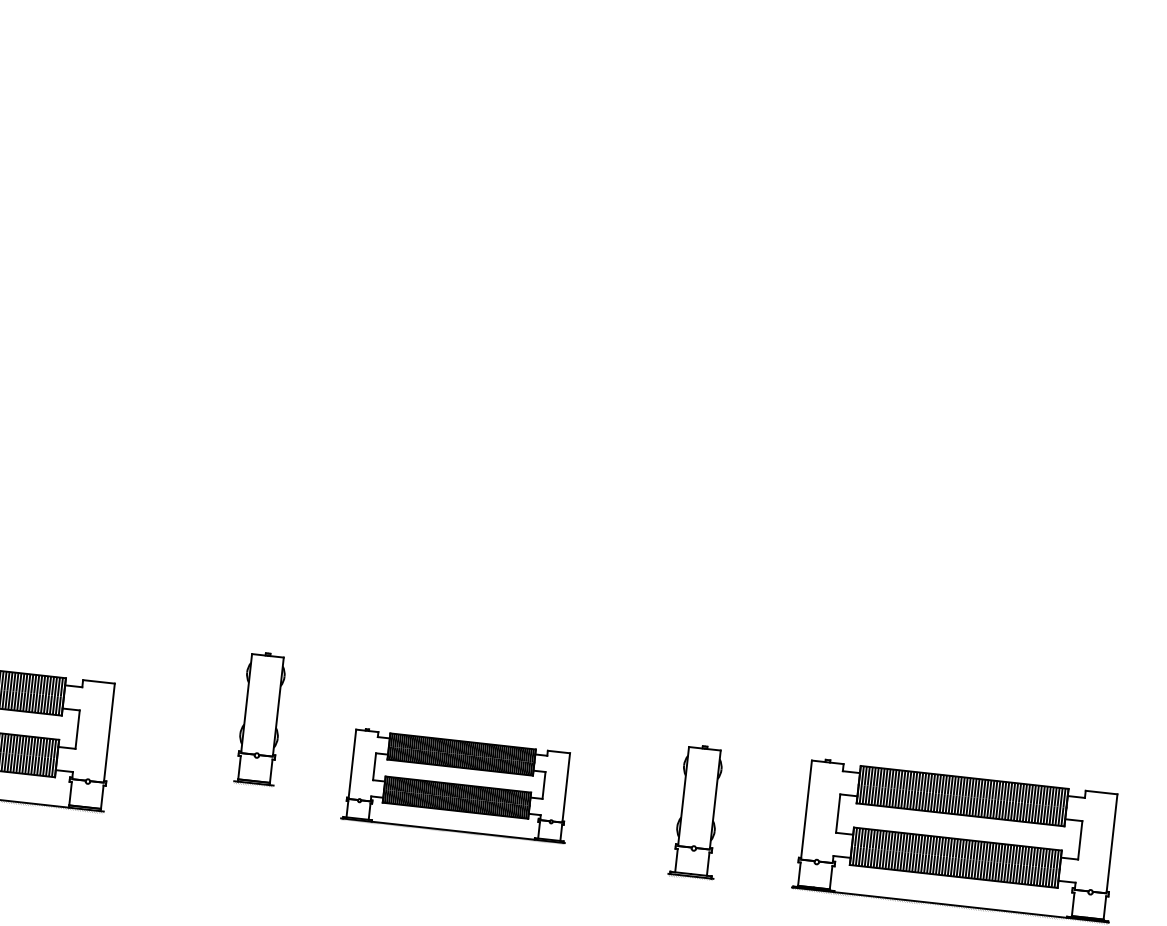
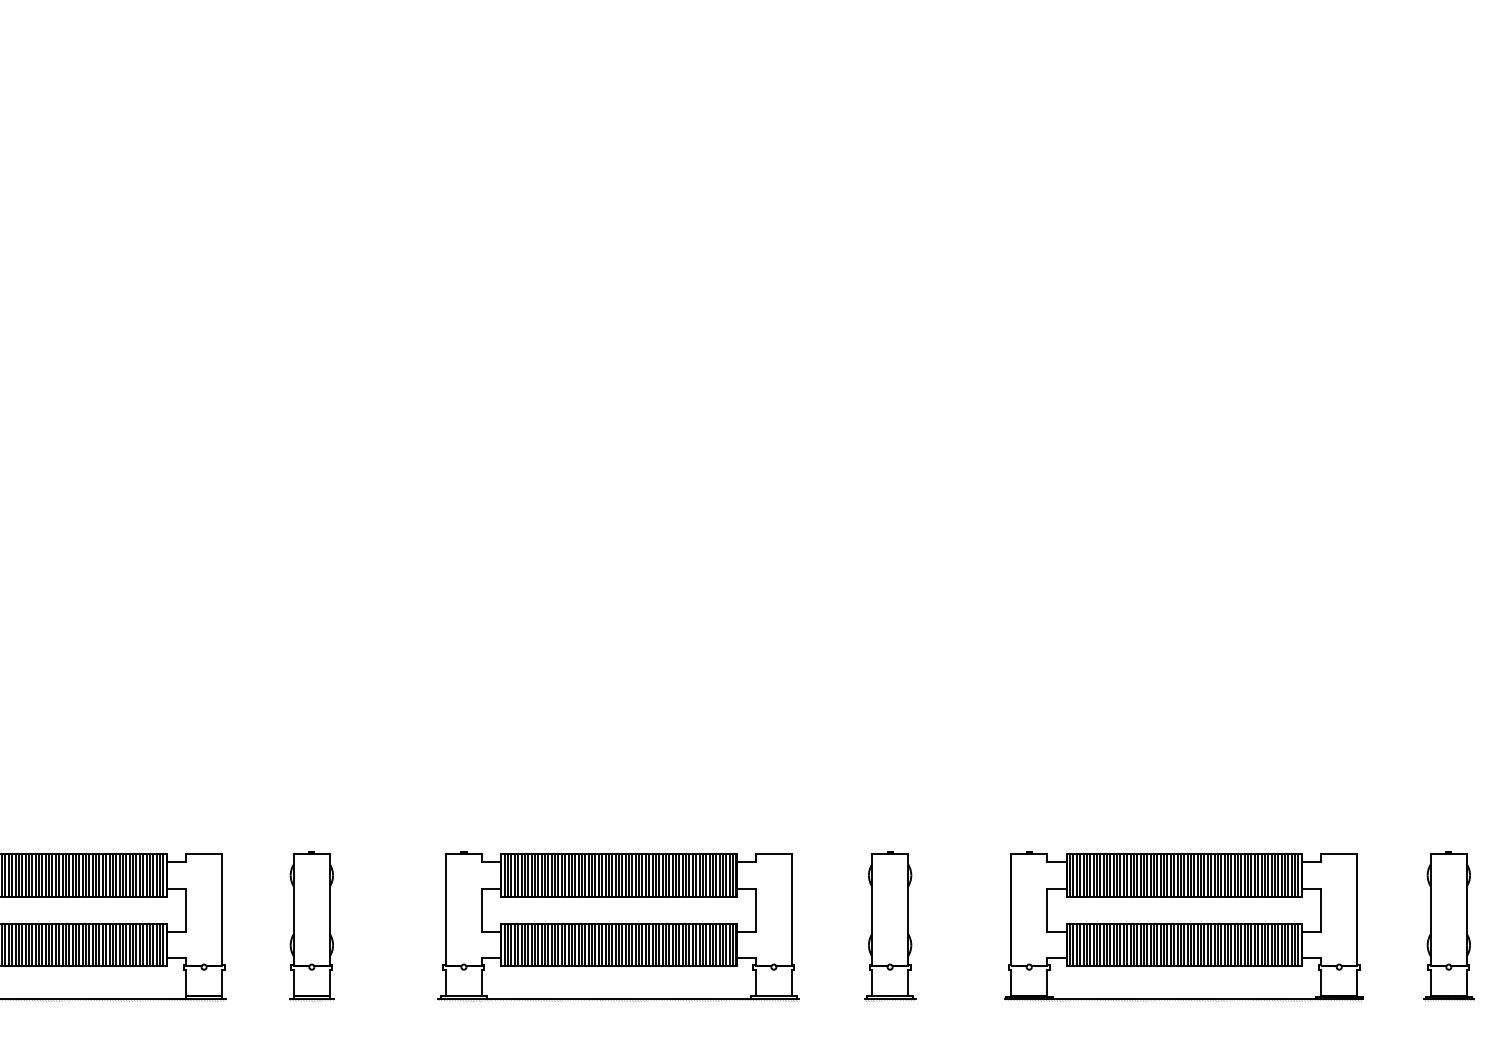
part: (260, 719) -> (311, 926), moved
part: (457, 786) -> (618, 926), size x1.43

